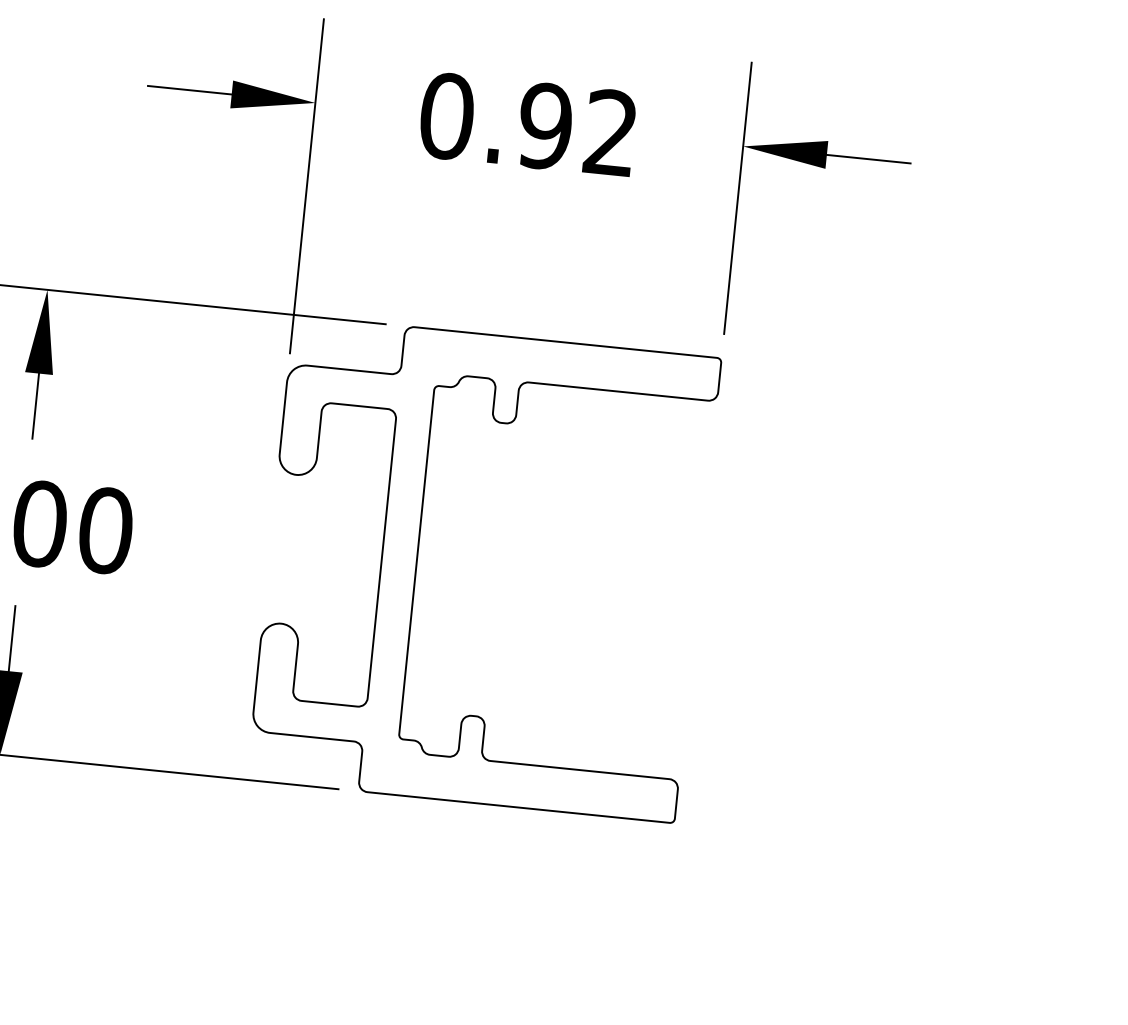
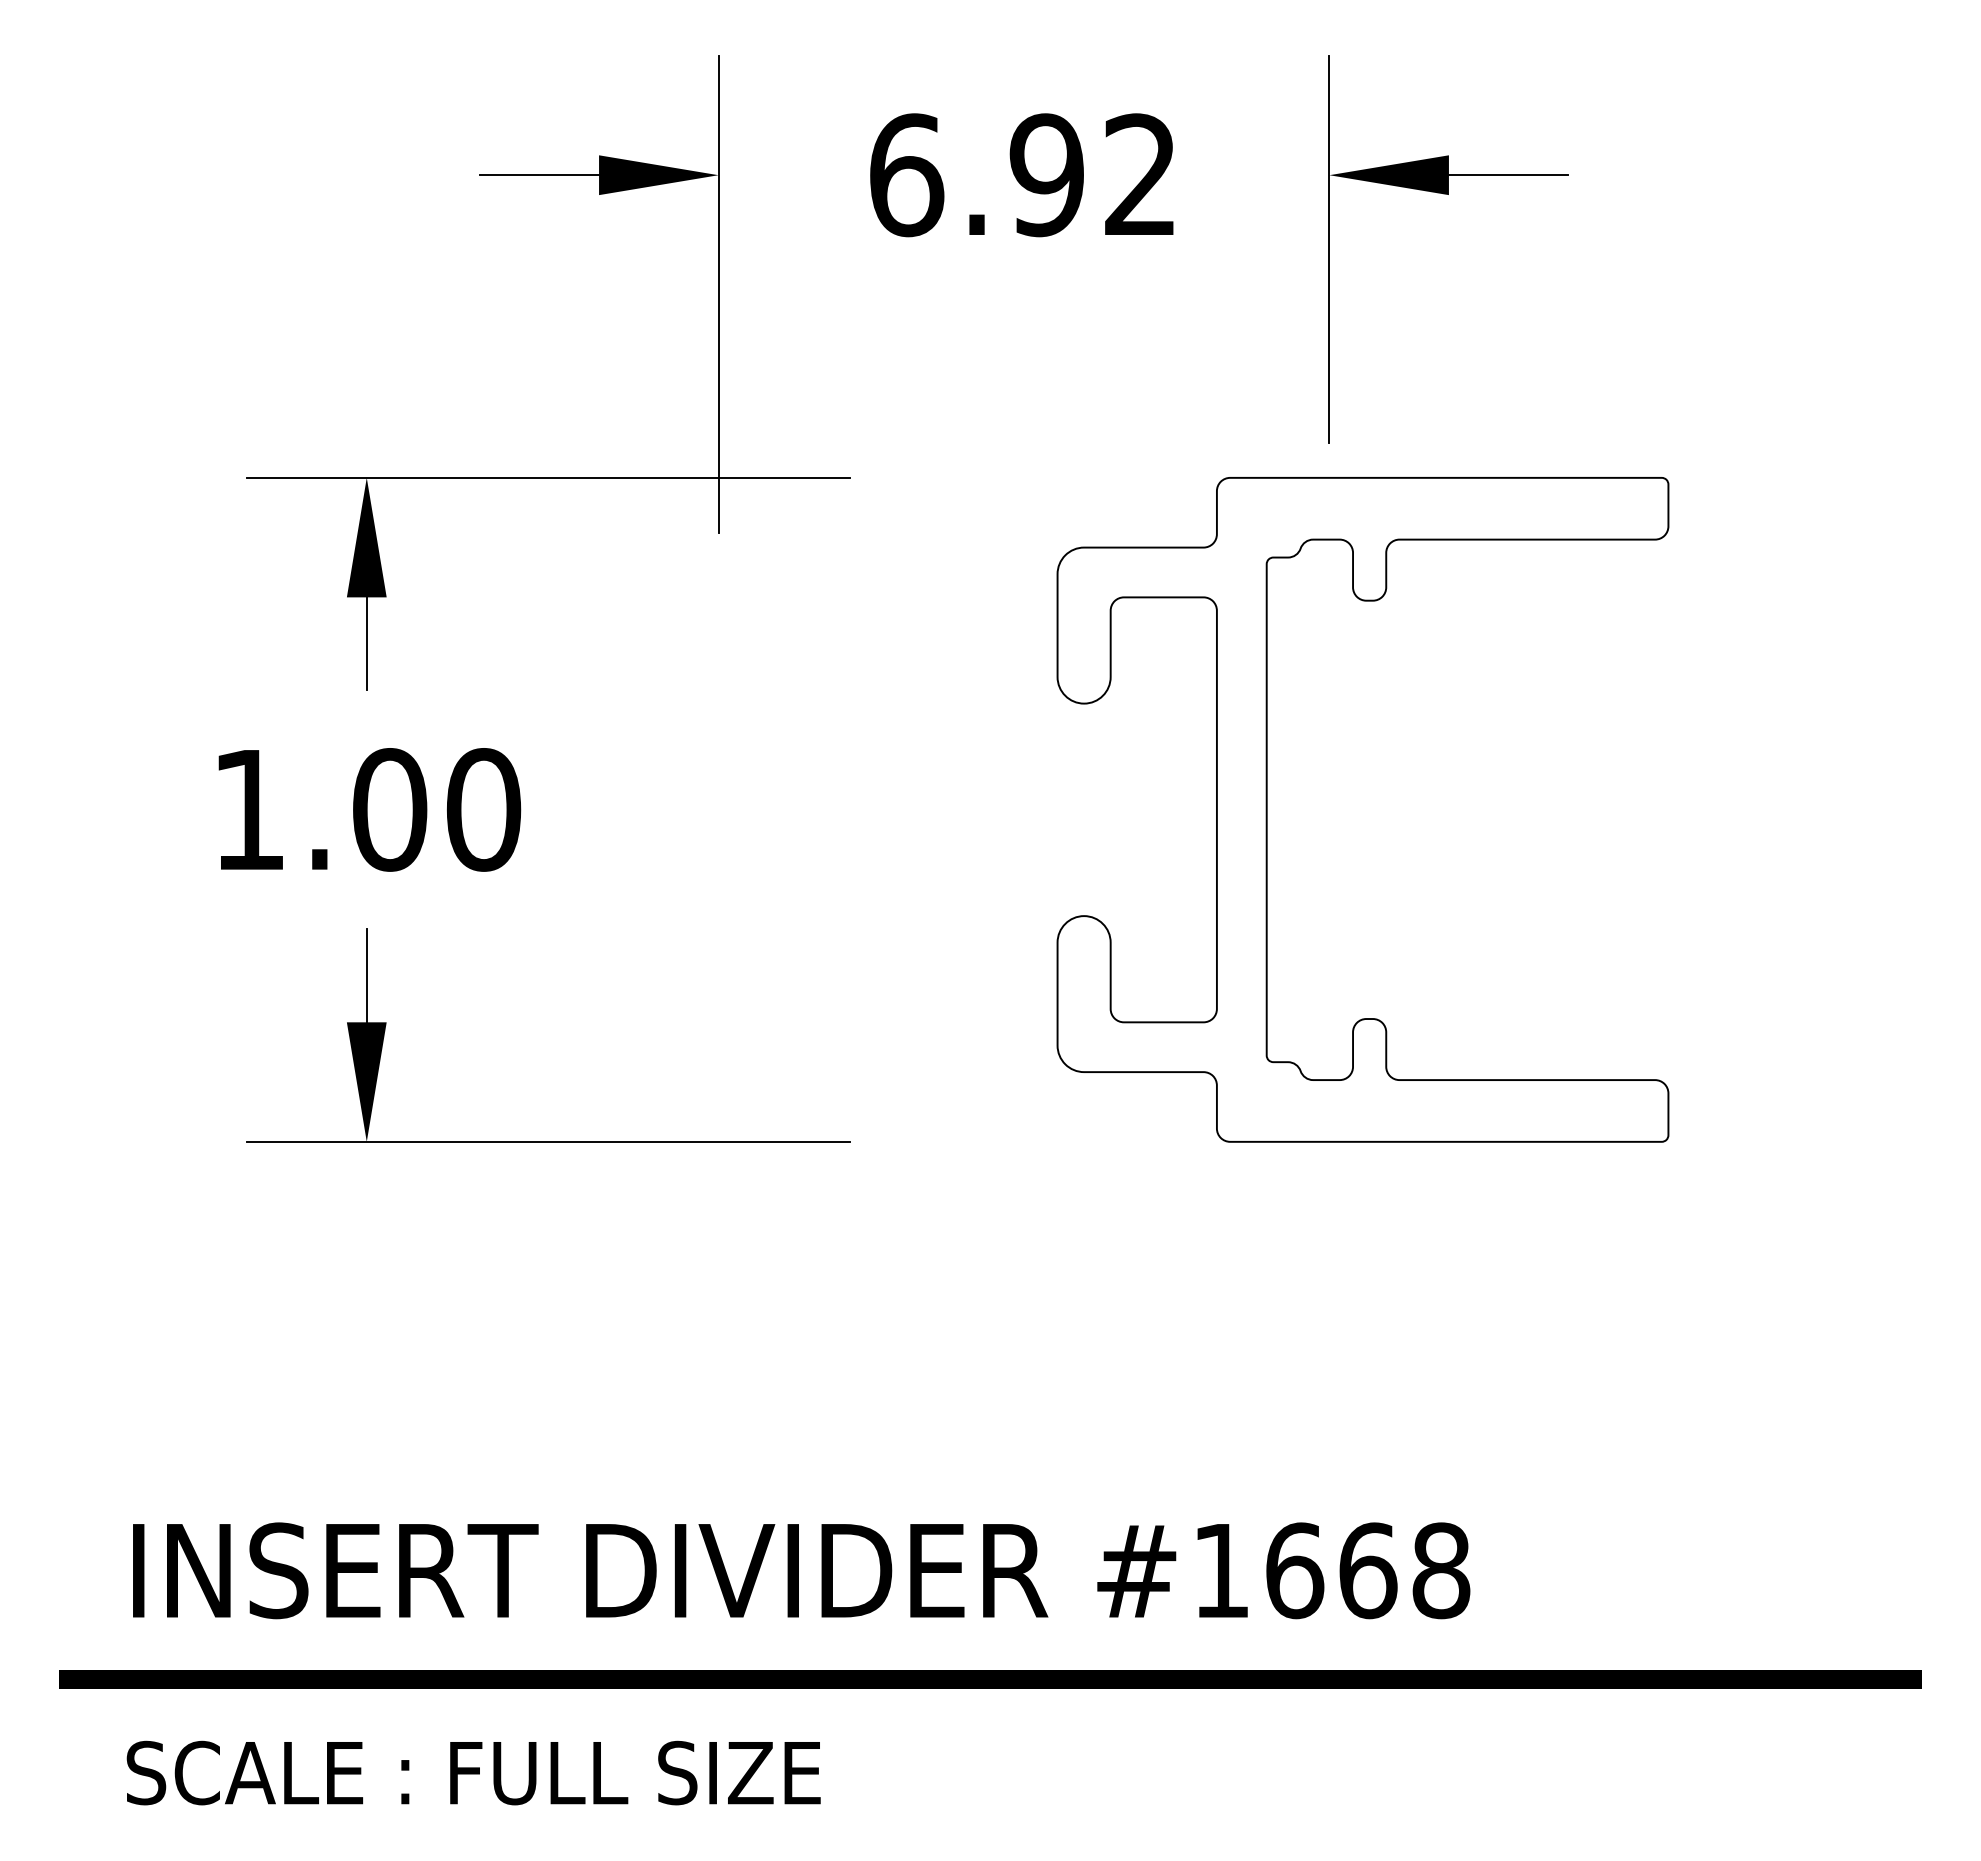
text: (446, 116) -> (906, 175), 0.92 -> 6.92
part: (417, 562) -> (1267, 809), moved

